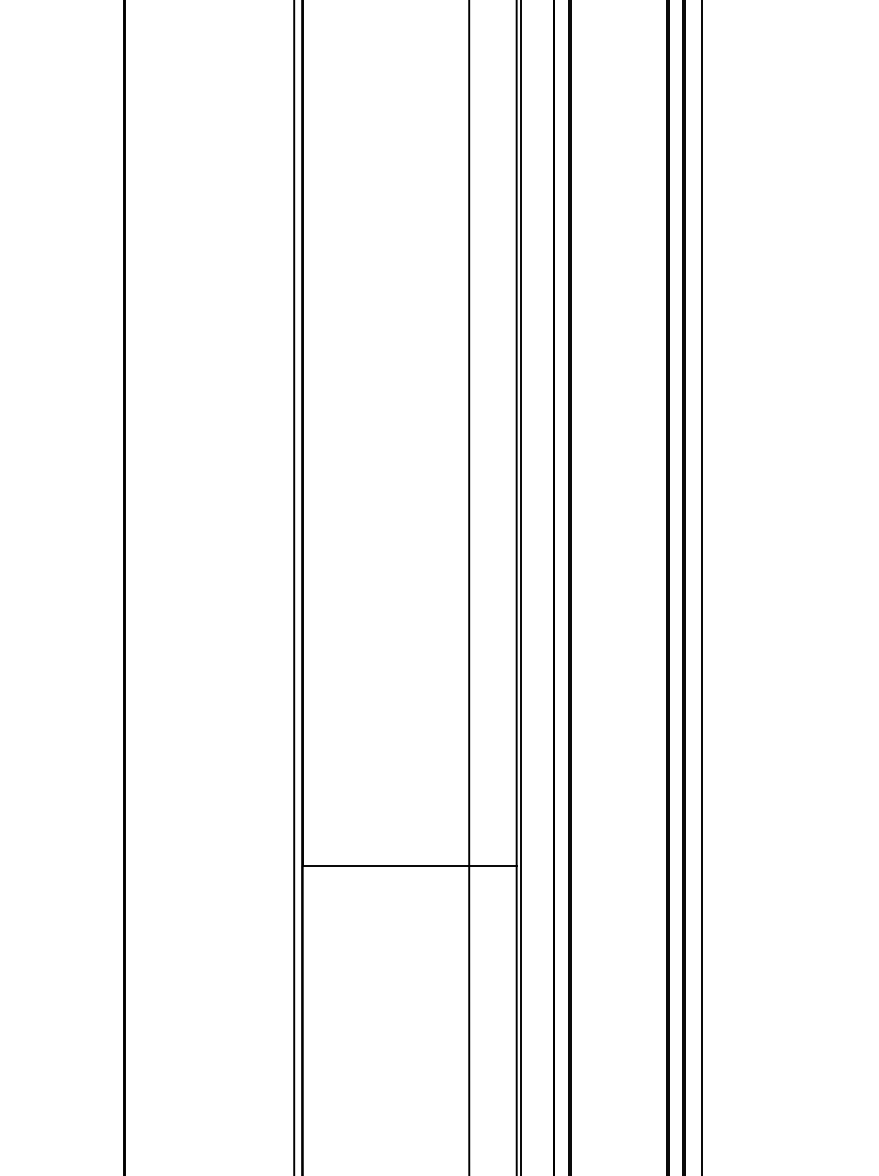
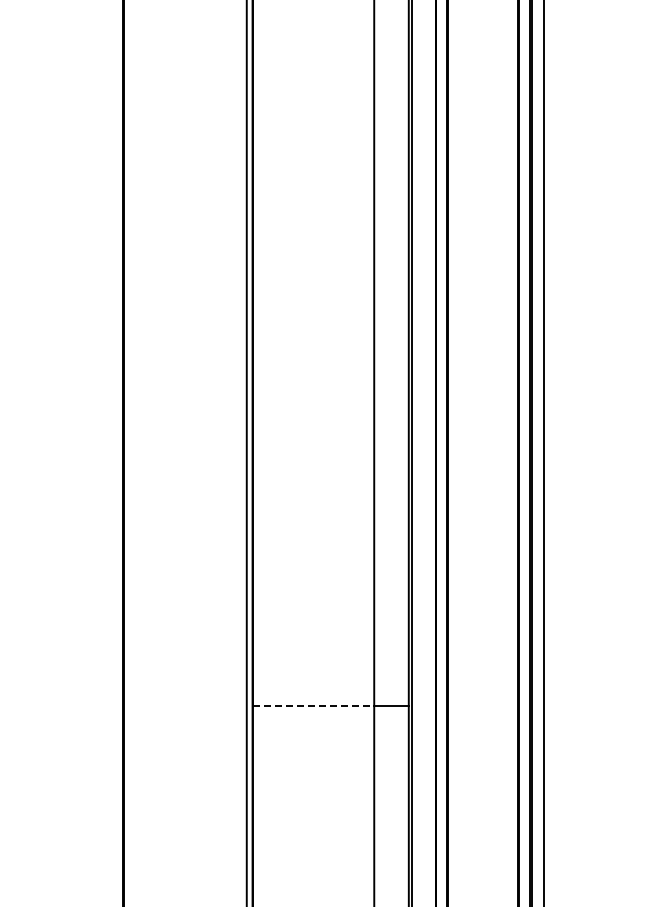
line: (385, 865) -> (313, 705), solid -> dashed

